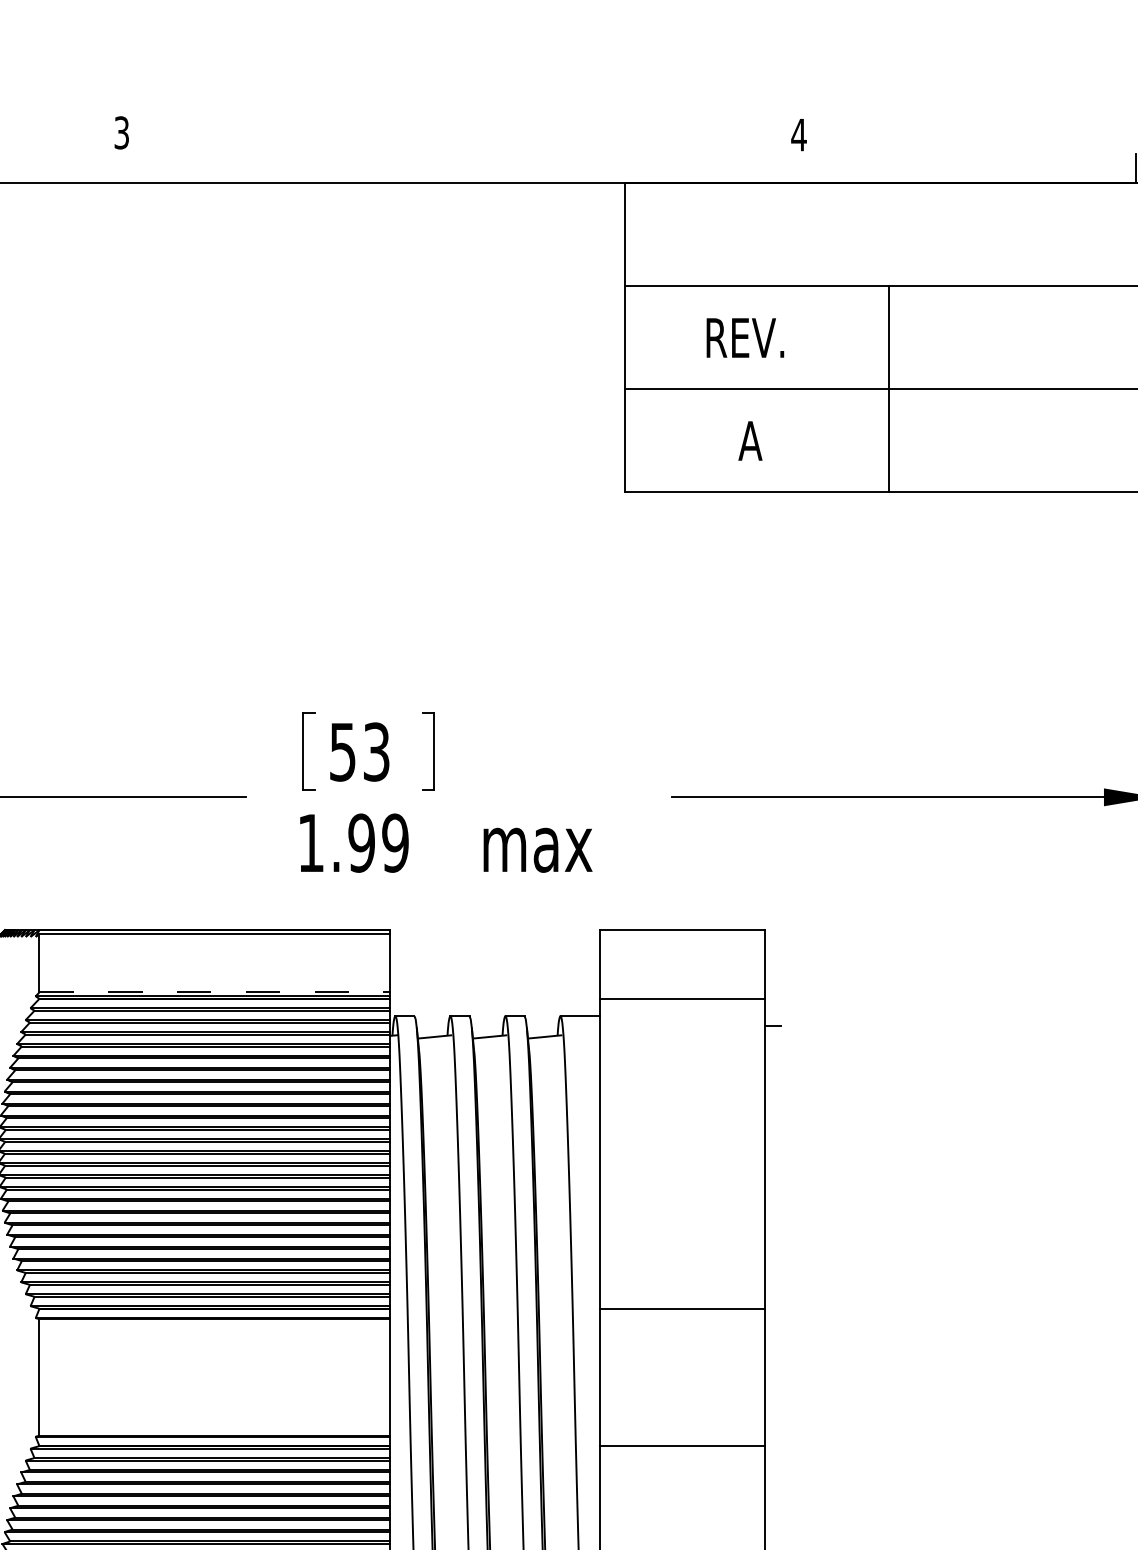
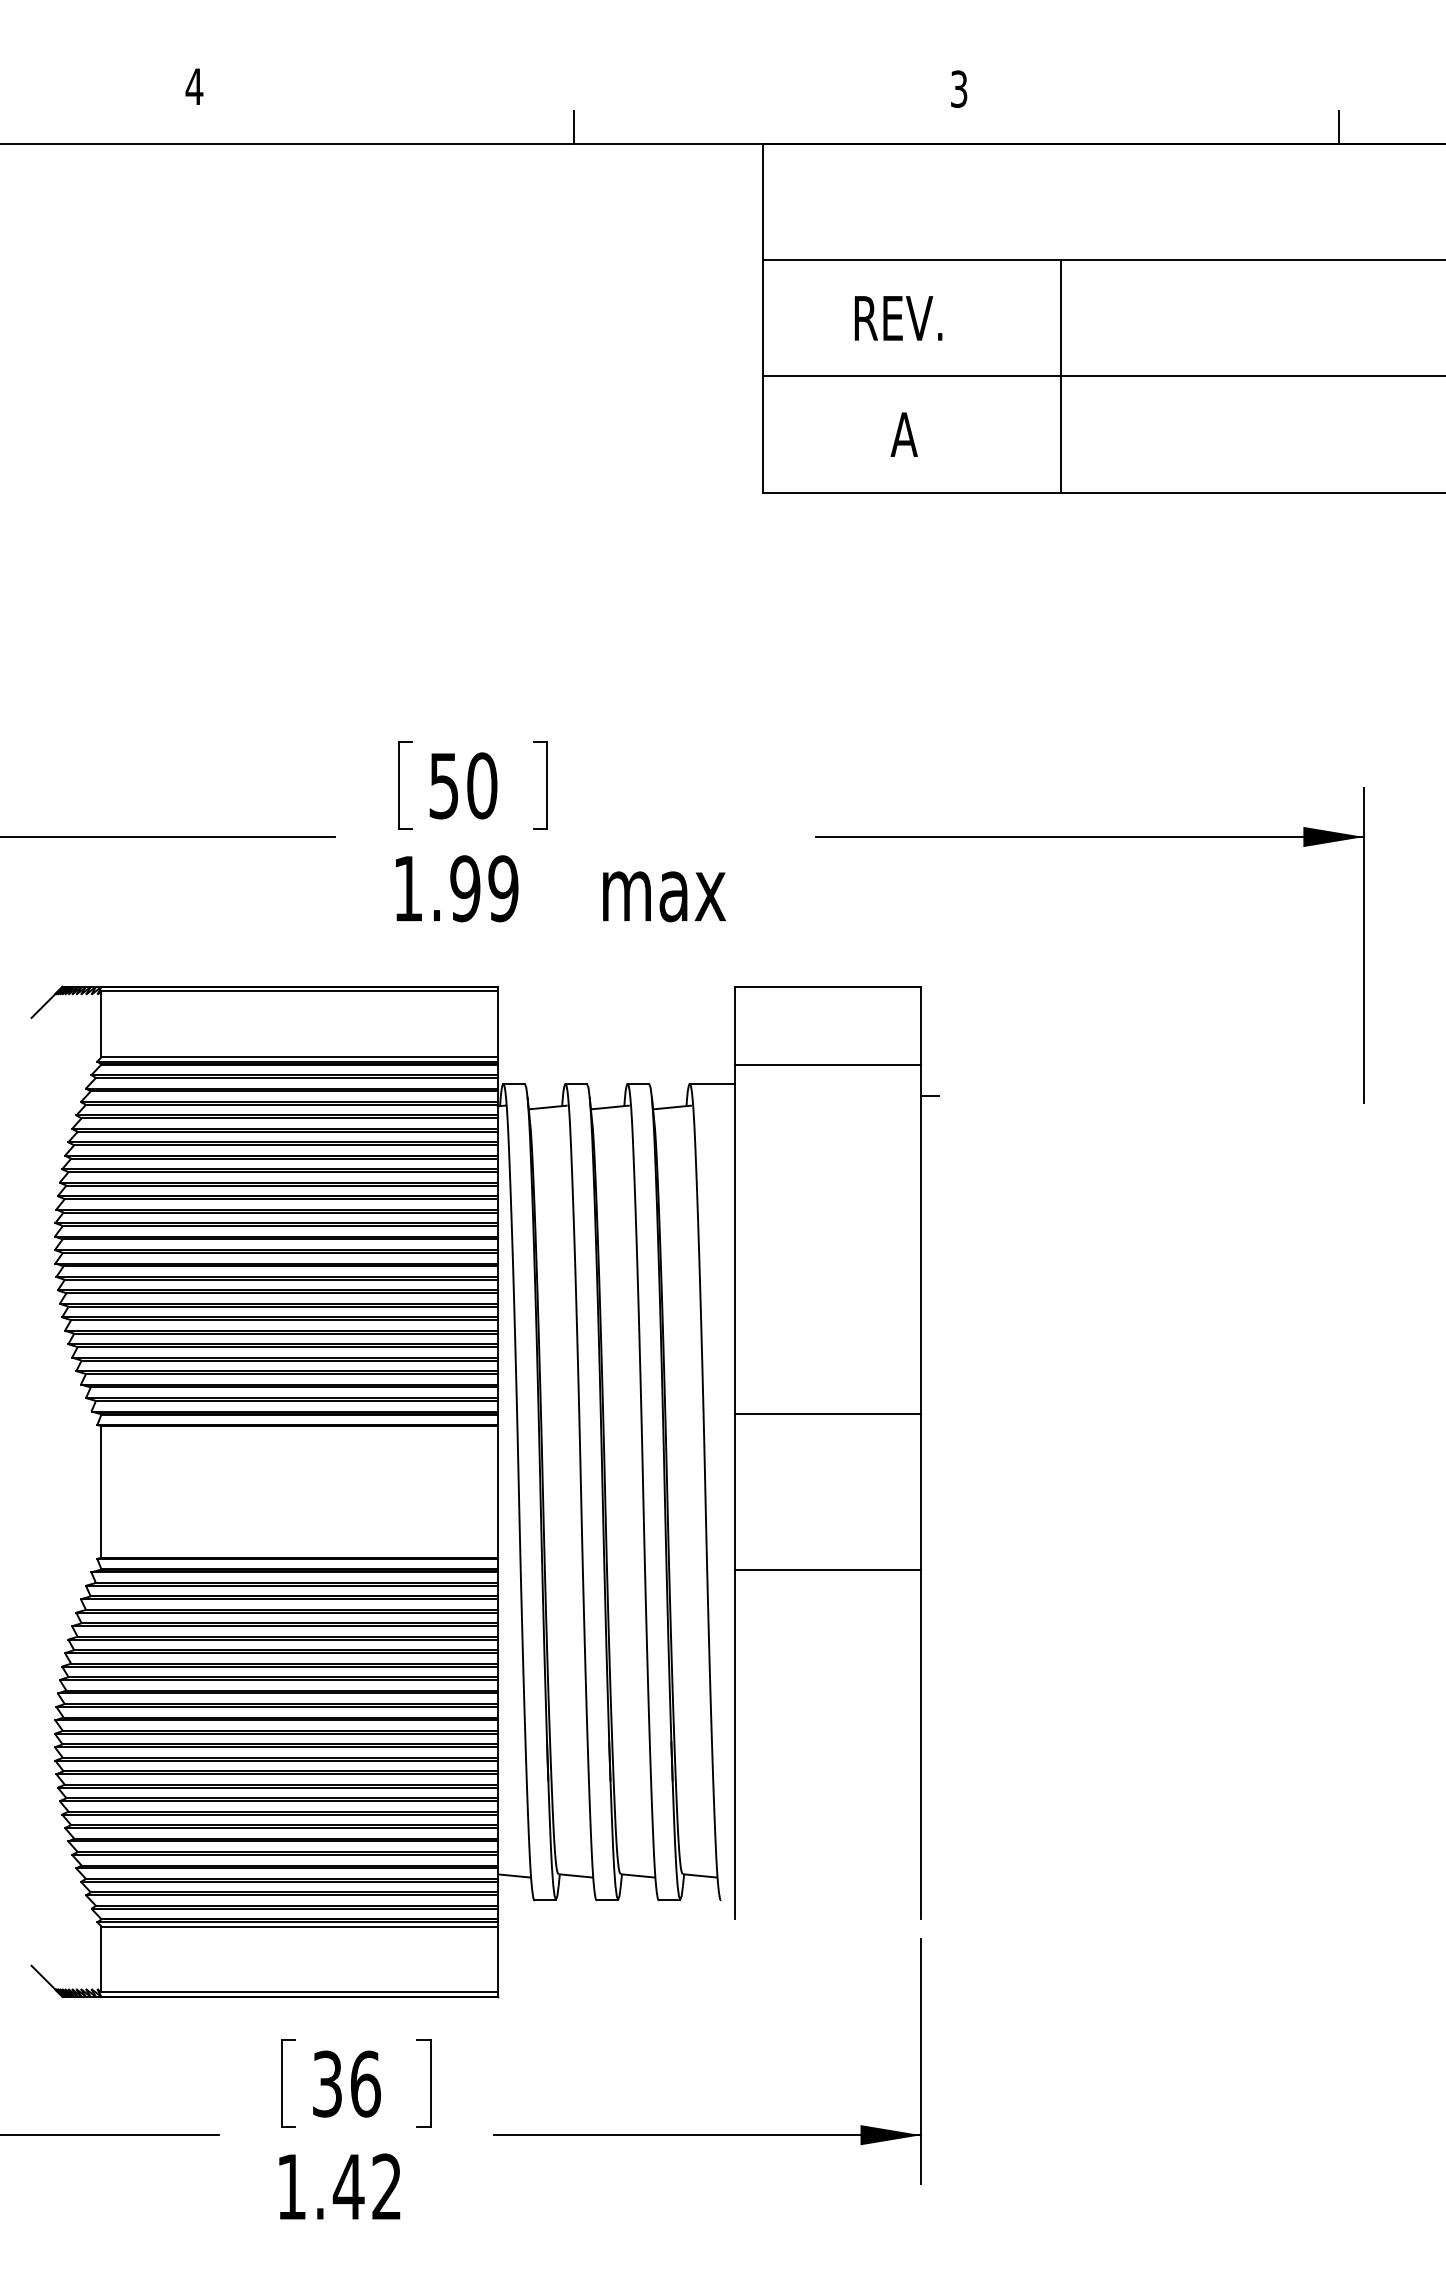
text: (121, 132) -> (194, 86), 3 -> 4
text: (798, 135) -> (958, 89), 4 -> 3
line: (458, 168) -> (574, 126), added
text: (376, 751) -> (482, 785), 53 -> 50
line: (215, 992) -> (300, 1057), dashed -> solid

